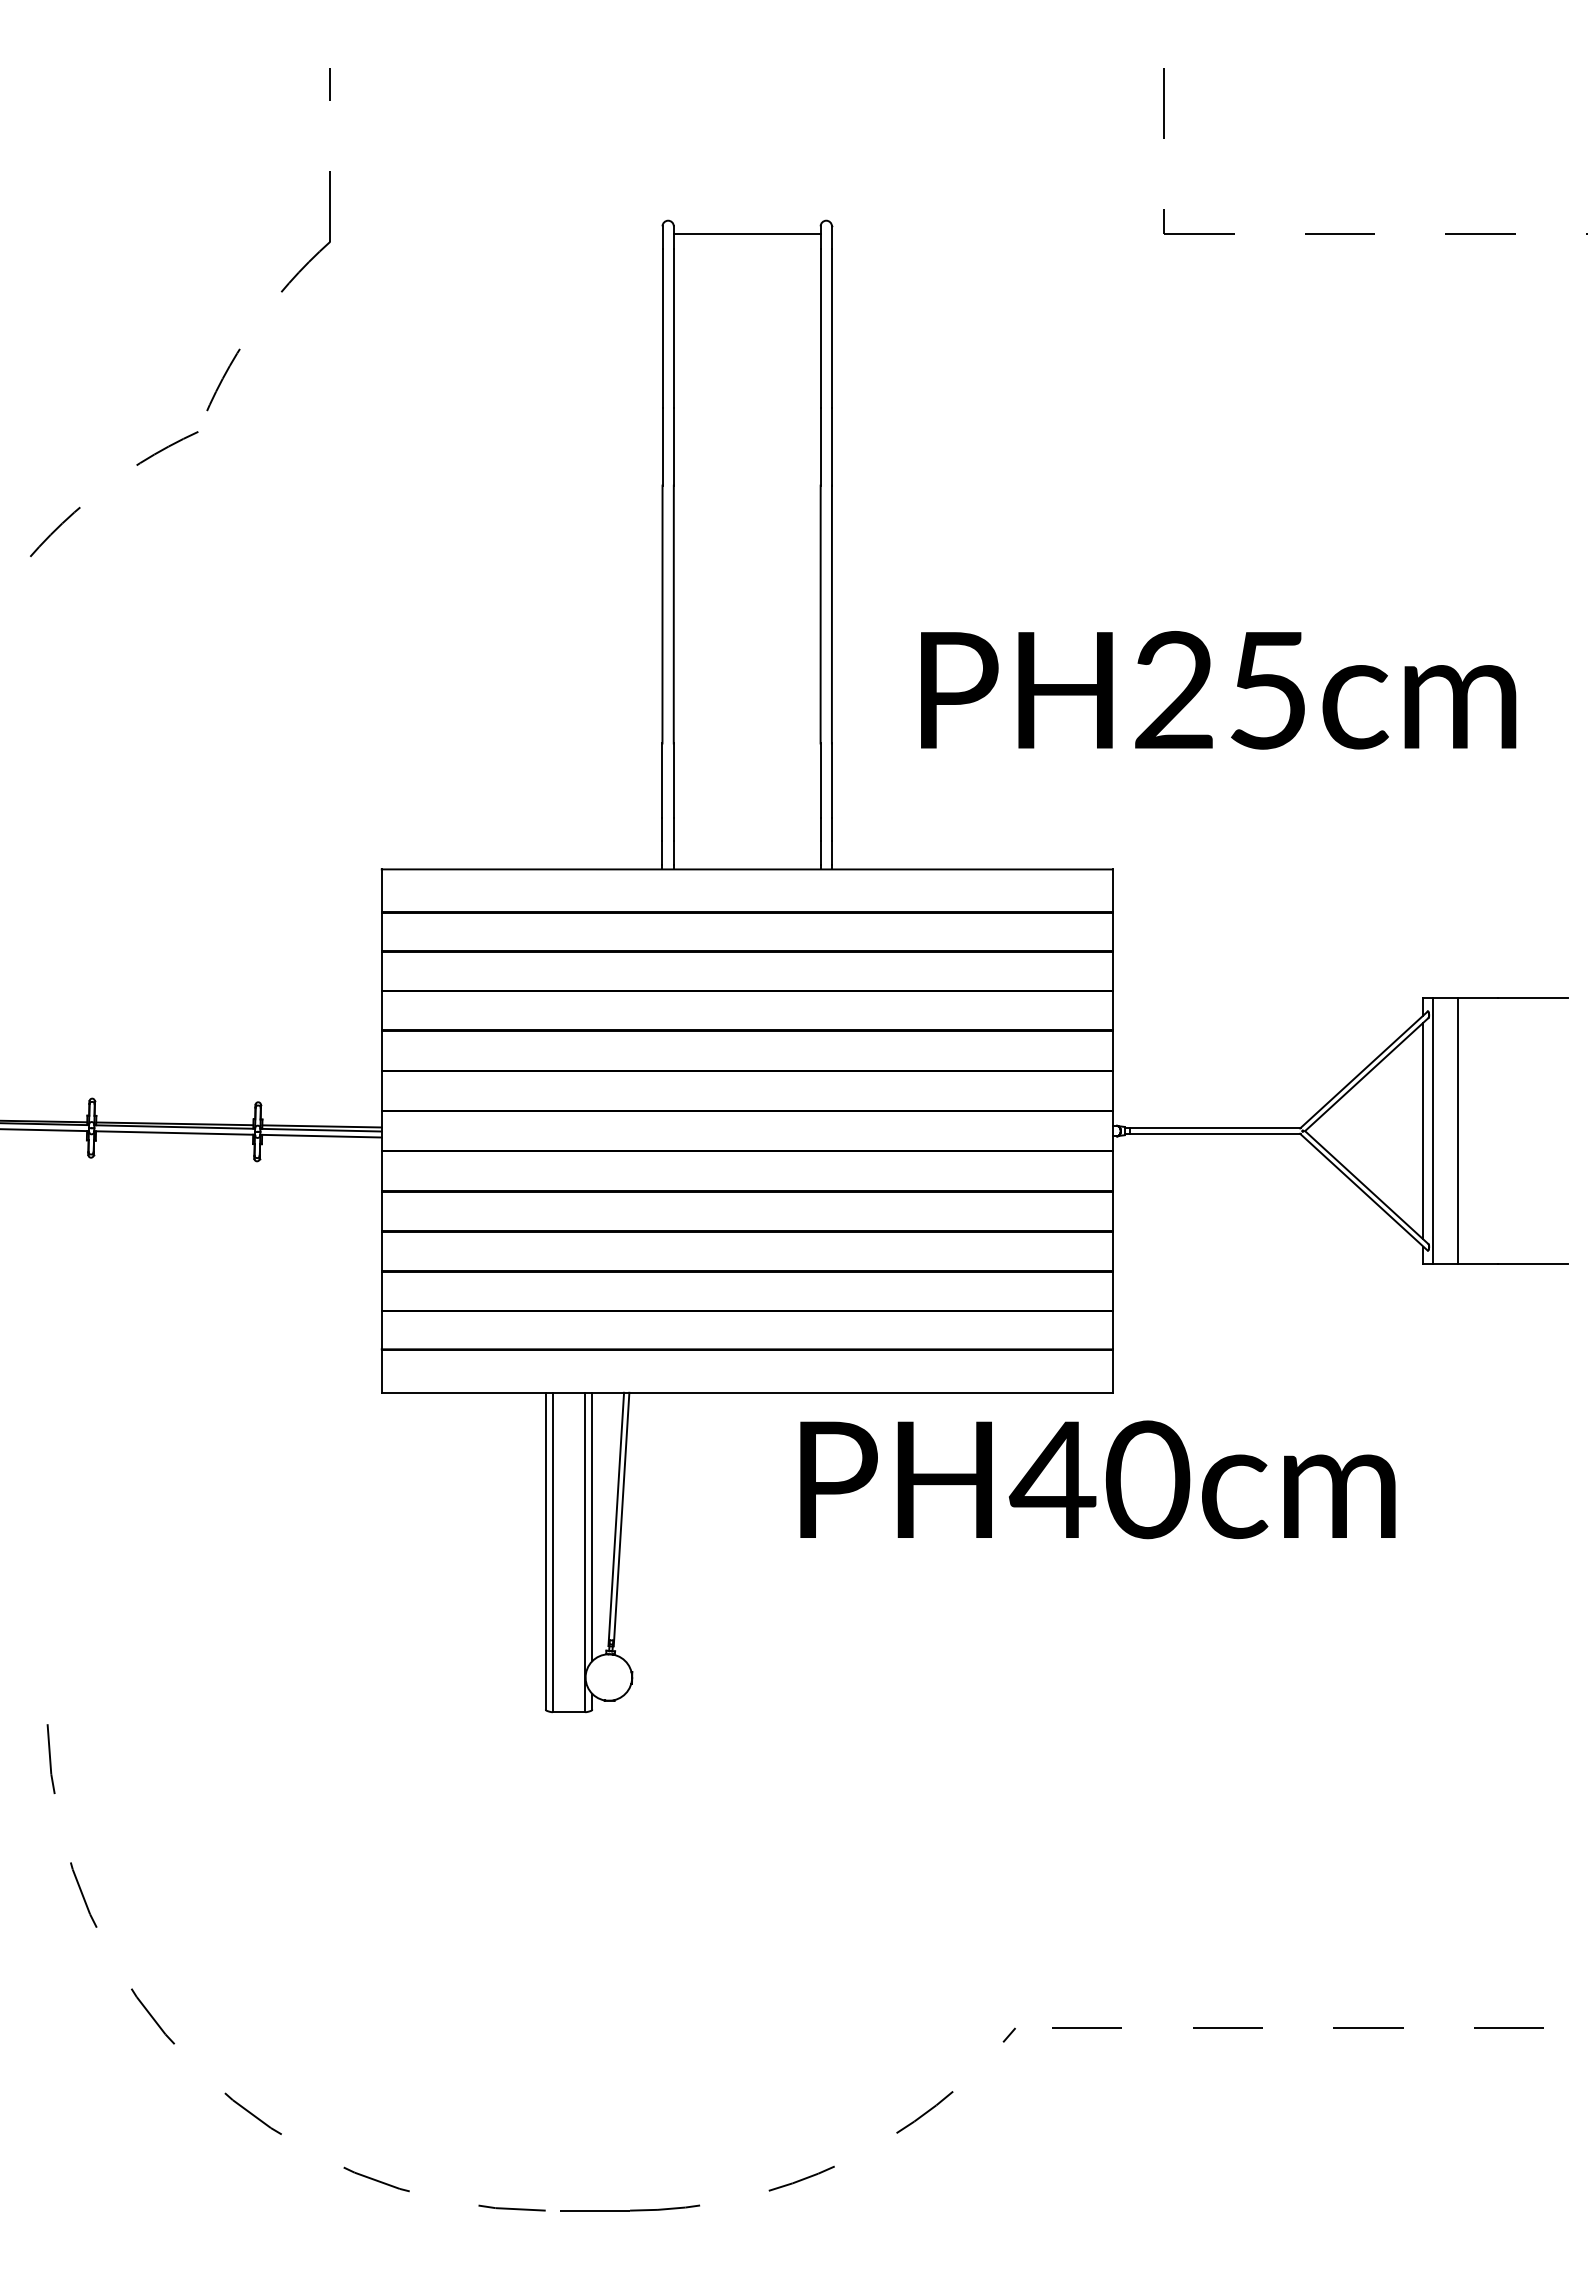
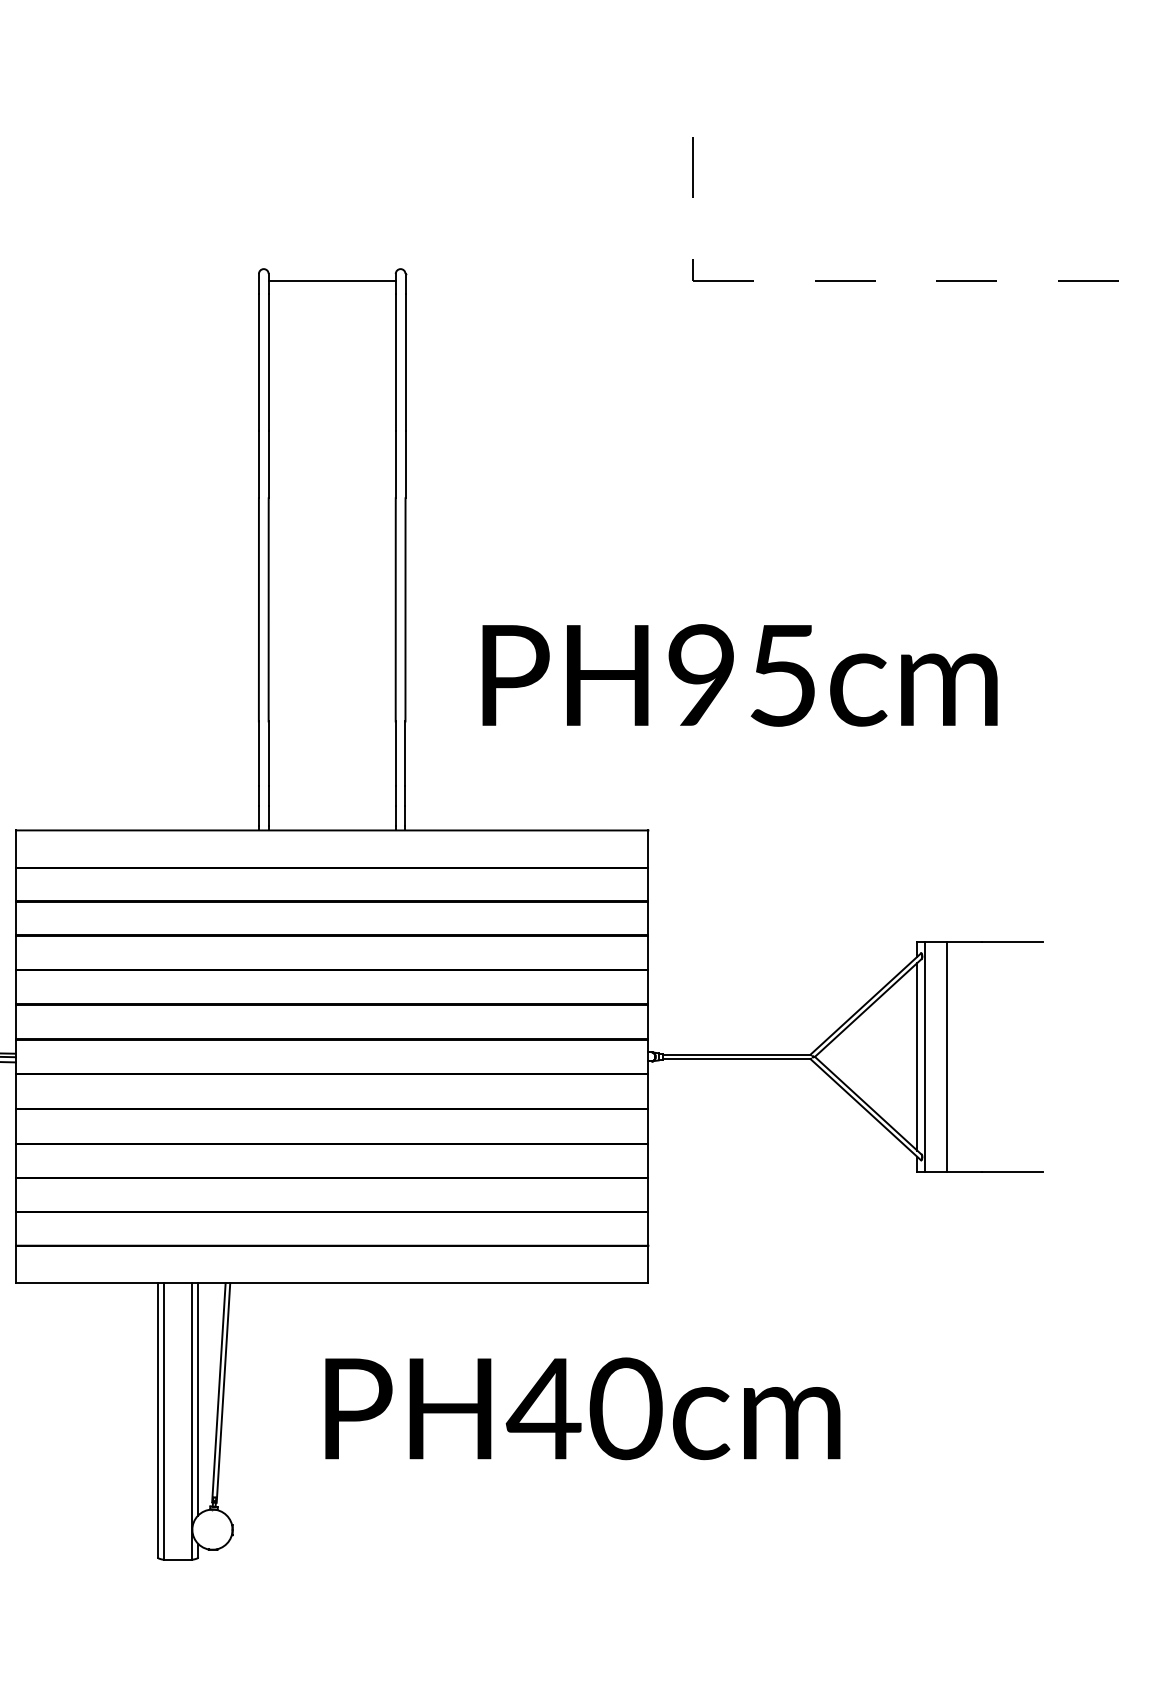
text: (1173, 689) -> (701, 674), PH25cm -> PH95cm
text: (1097, 1479) -> (582, 1408), moved

